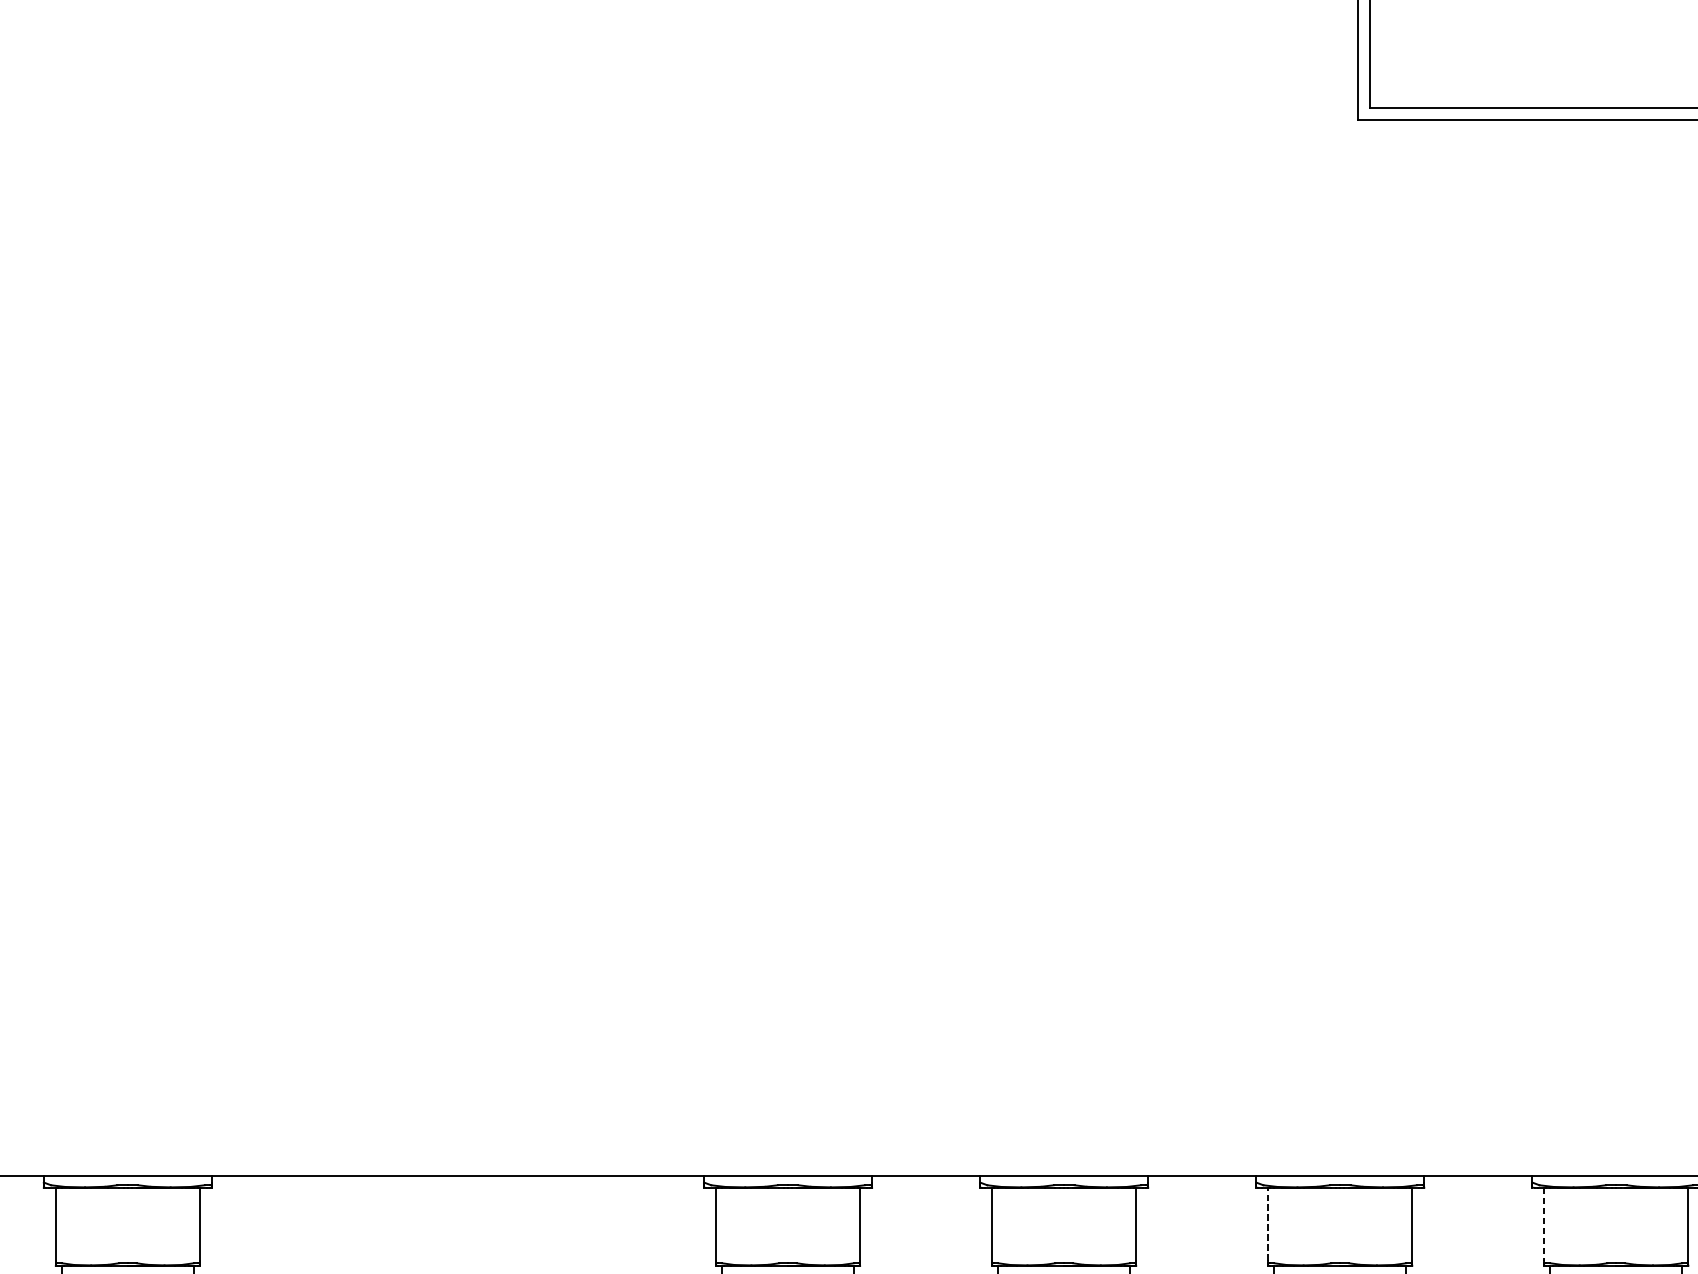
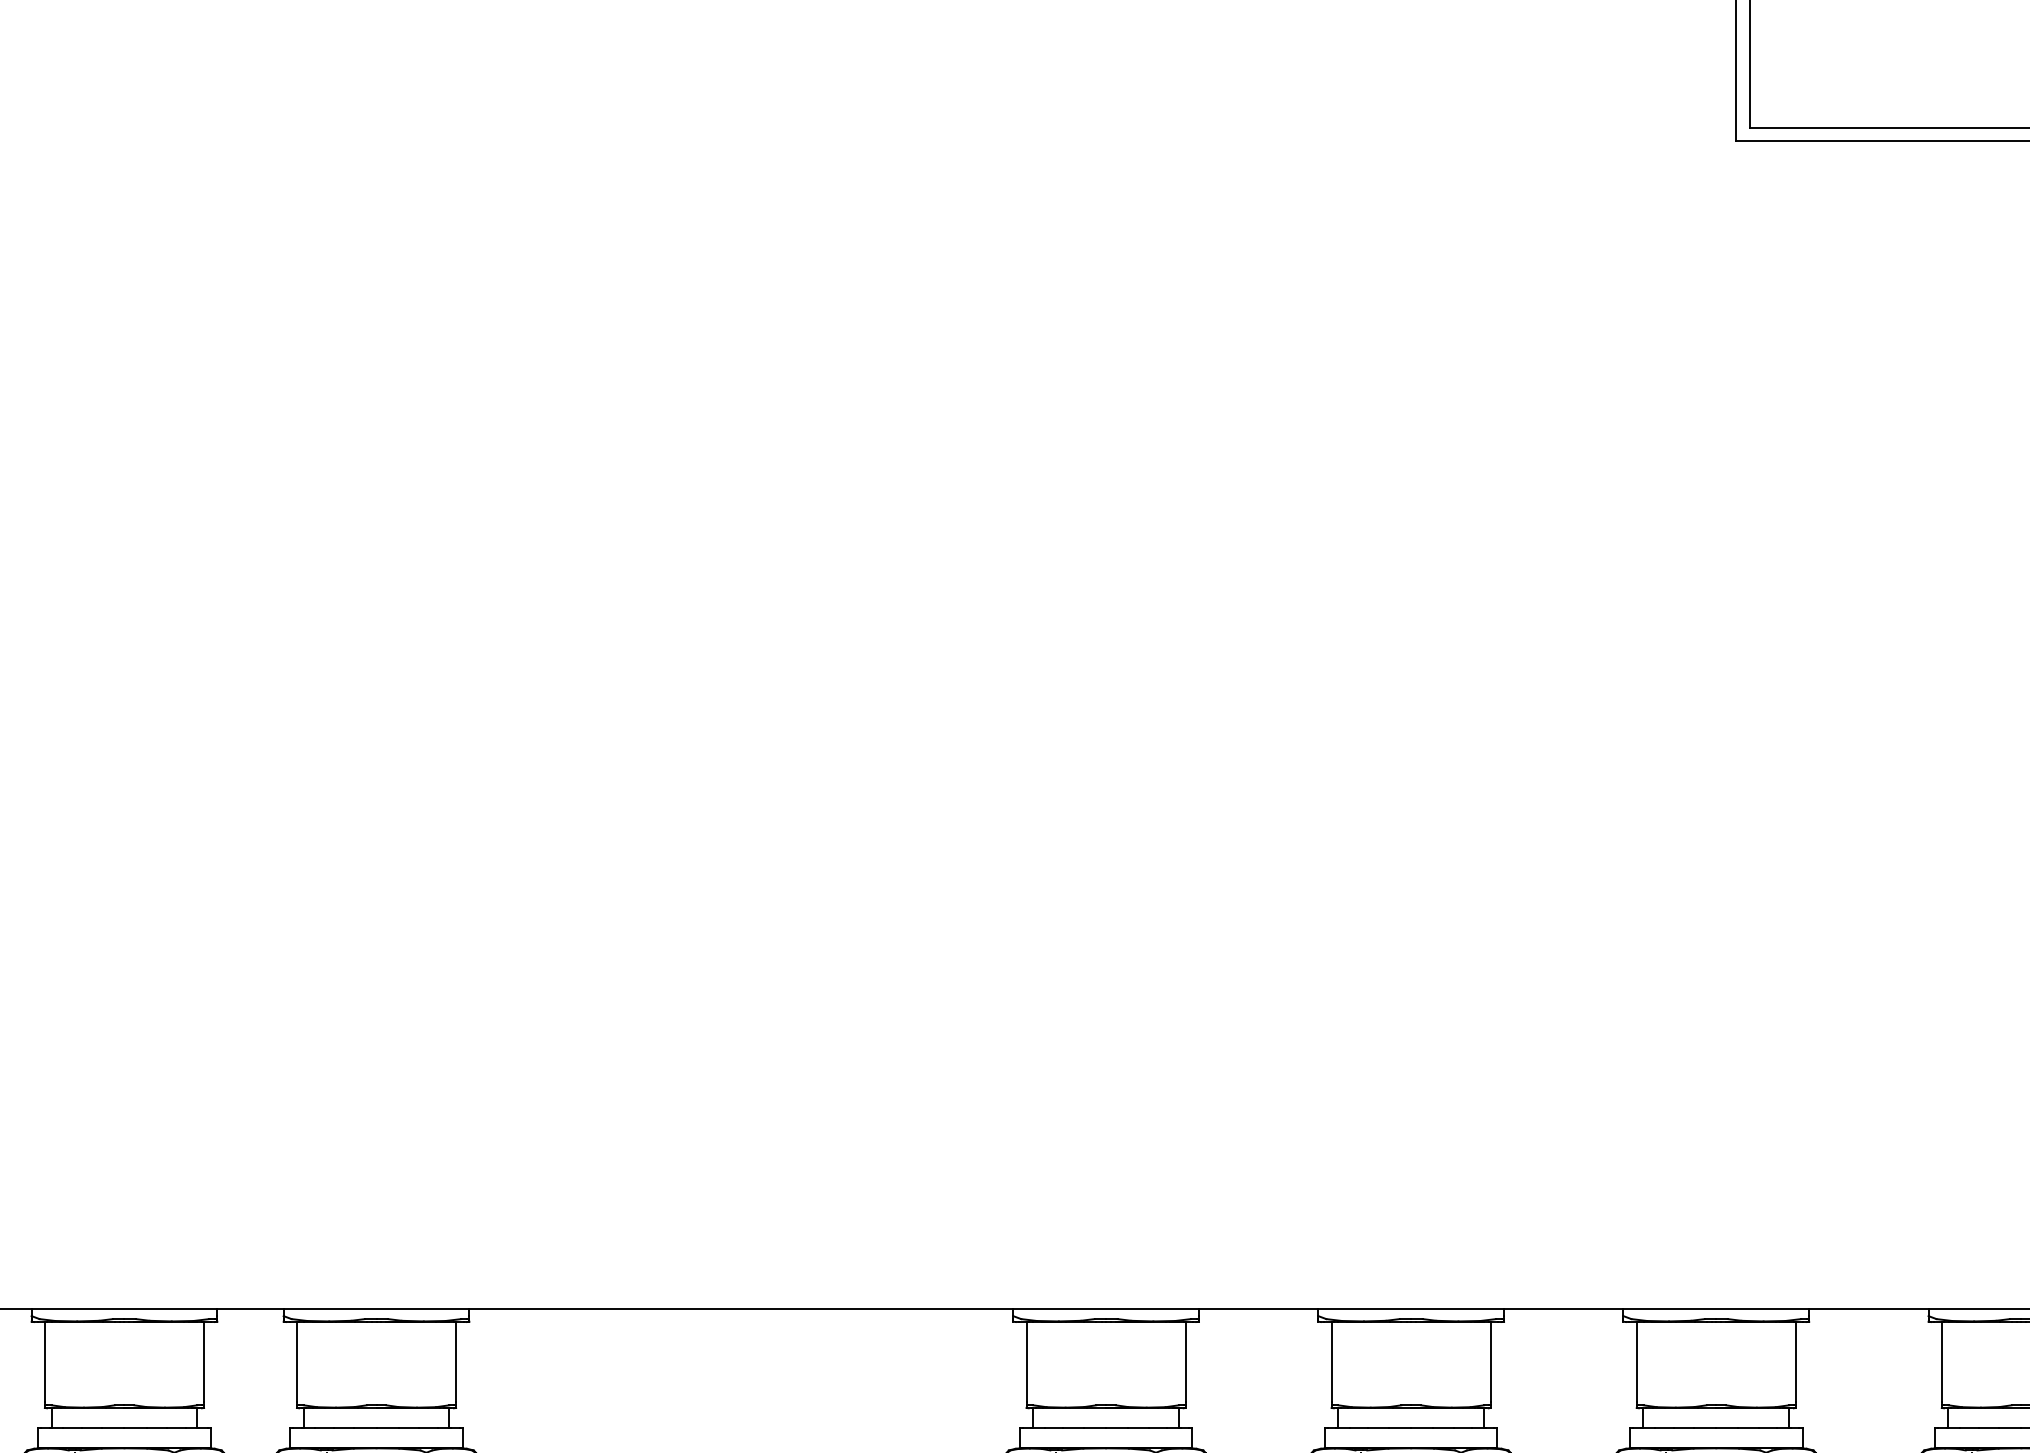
line: (1268, 1223) -> (1636, 1361), dashed -> solid
line: (1544, 1224) -> (1941, 1362), dashed -> solid

